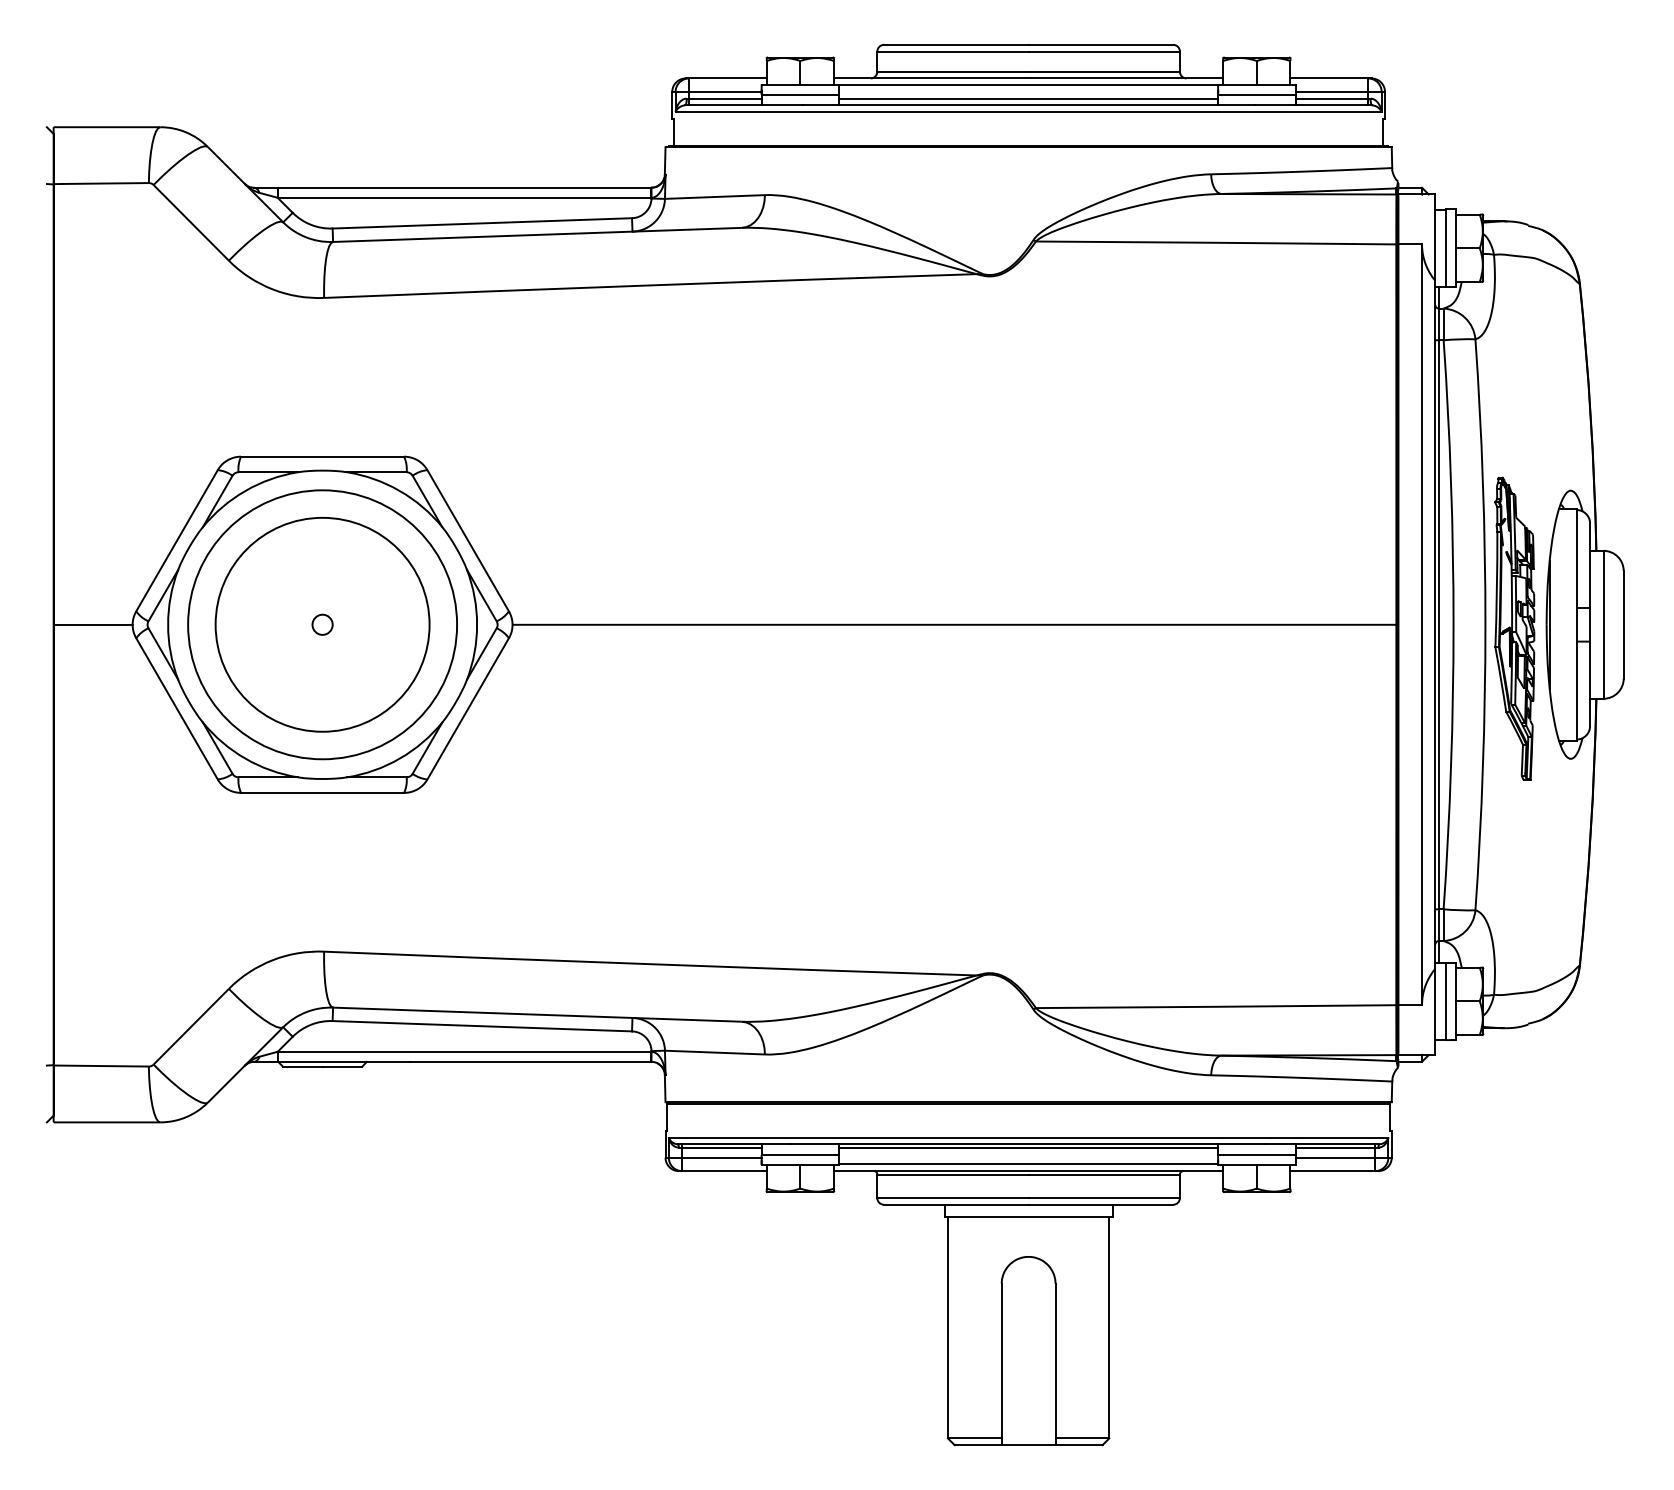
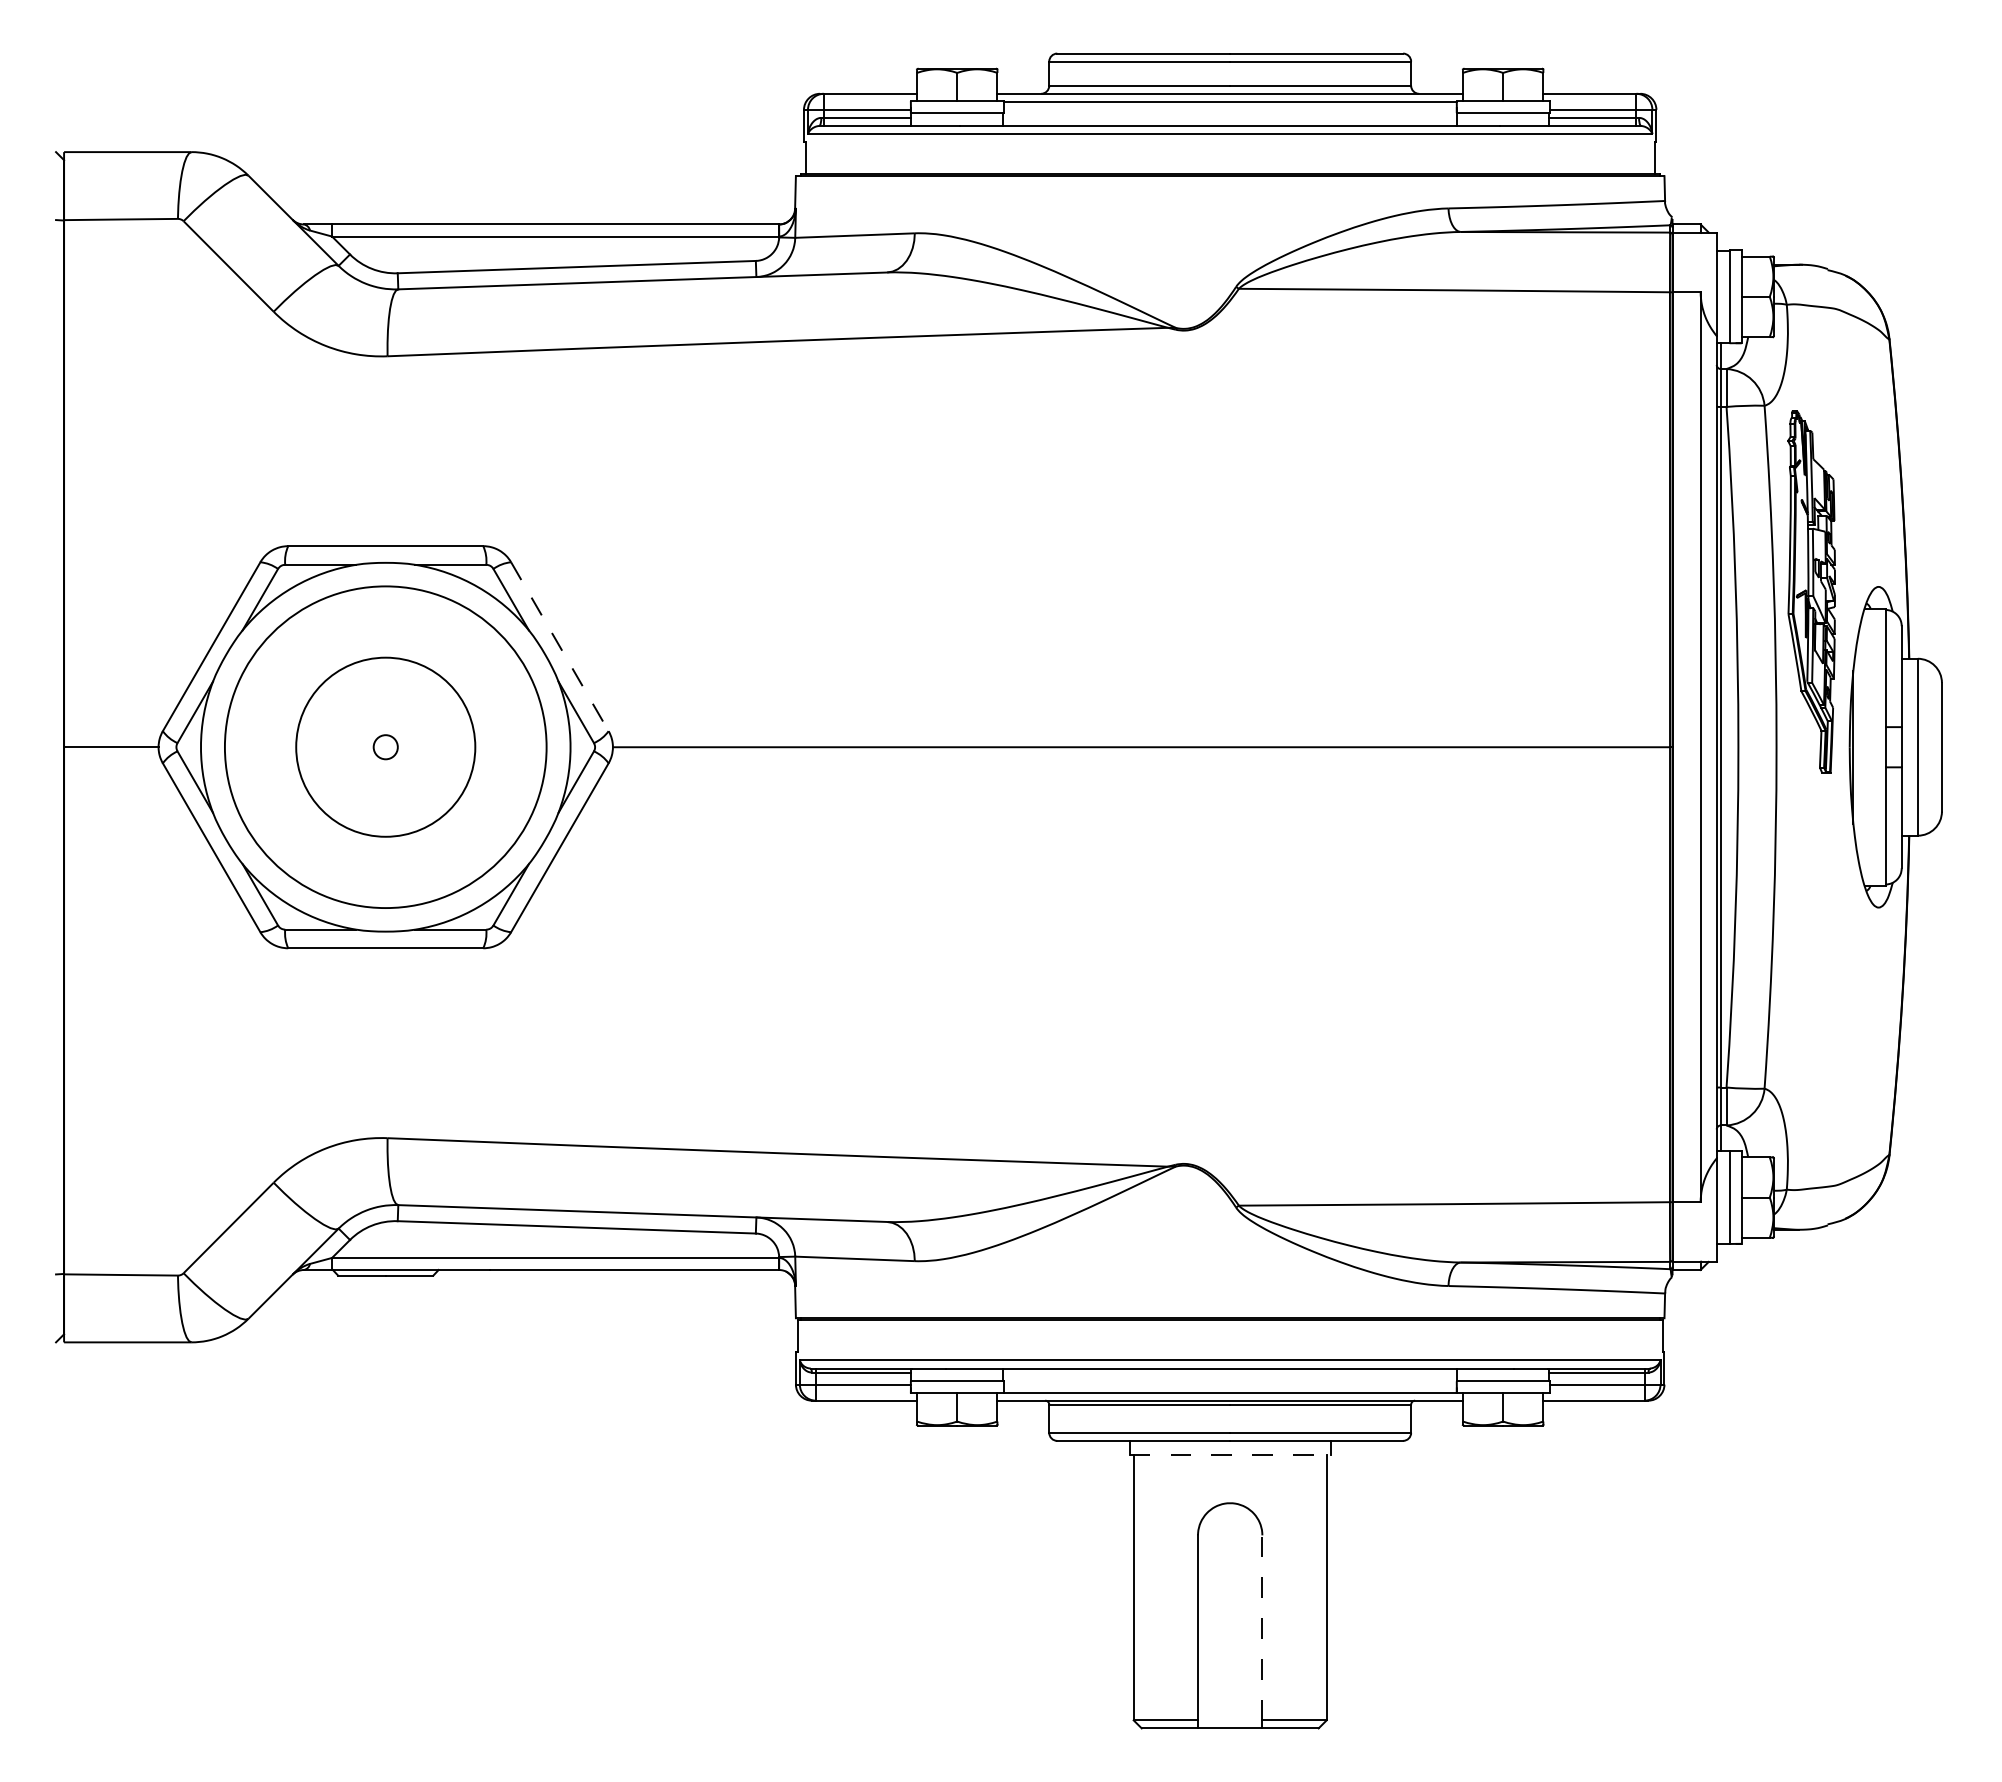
line: (1028, 98) -> (1229, 117), removed
line: (467, 540) -> (559, 646), solid -> dashed
circle: (322, 625) -> (385, 747), size x0.7
part: (1514, 628) -> (1811, 591), moved
line: (1028, 1147) -> (1229, 1372), removed
line: (1028, 1216) -> (1230, 1454), solid -> dashed
line: (1055, 1360) -> (1262, 1627), solid -> dashed

